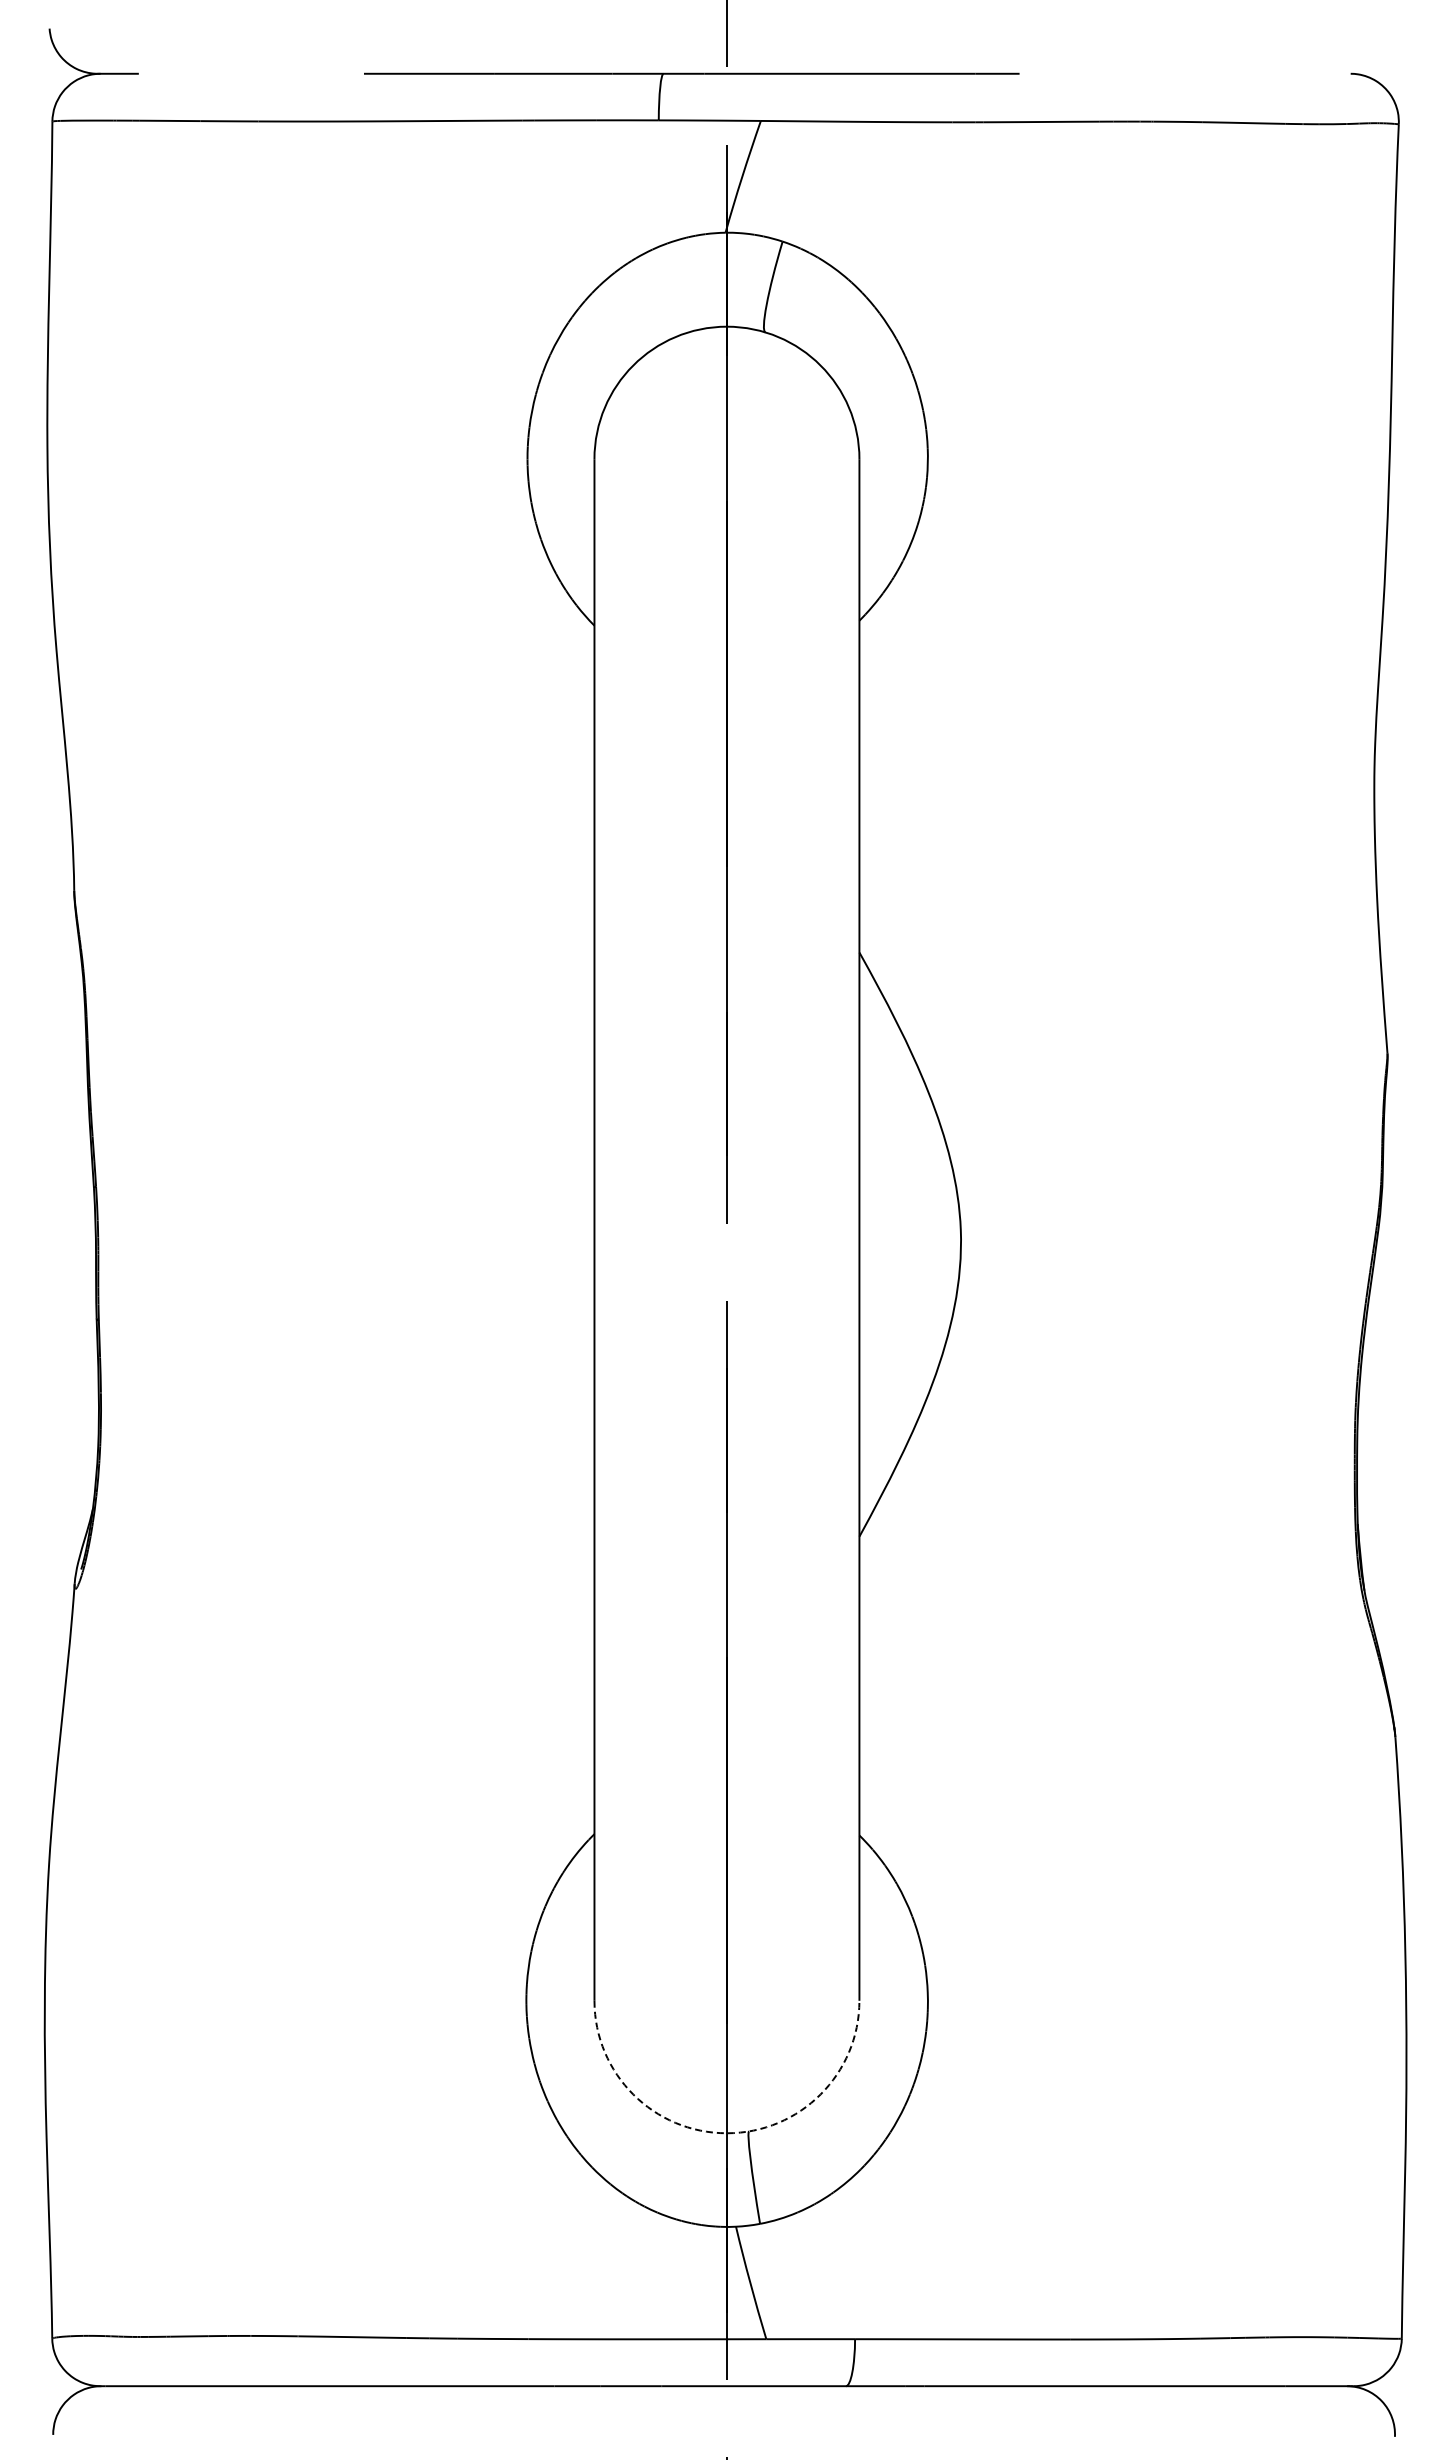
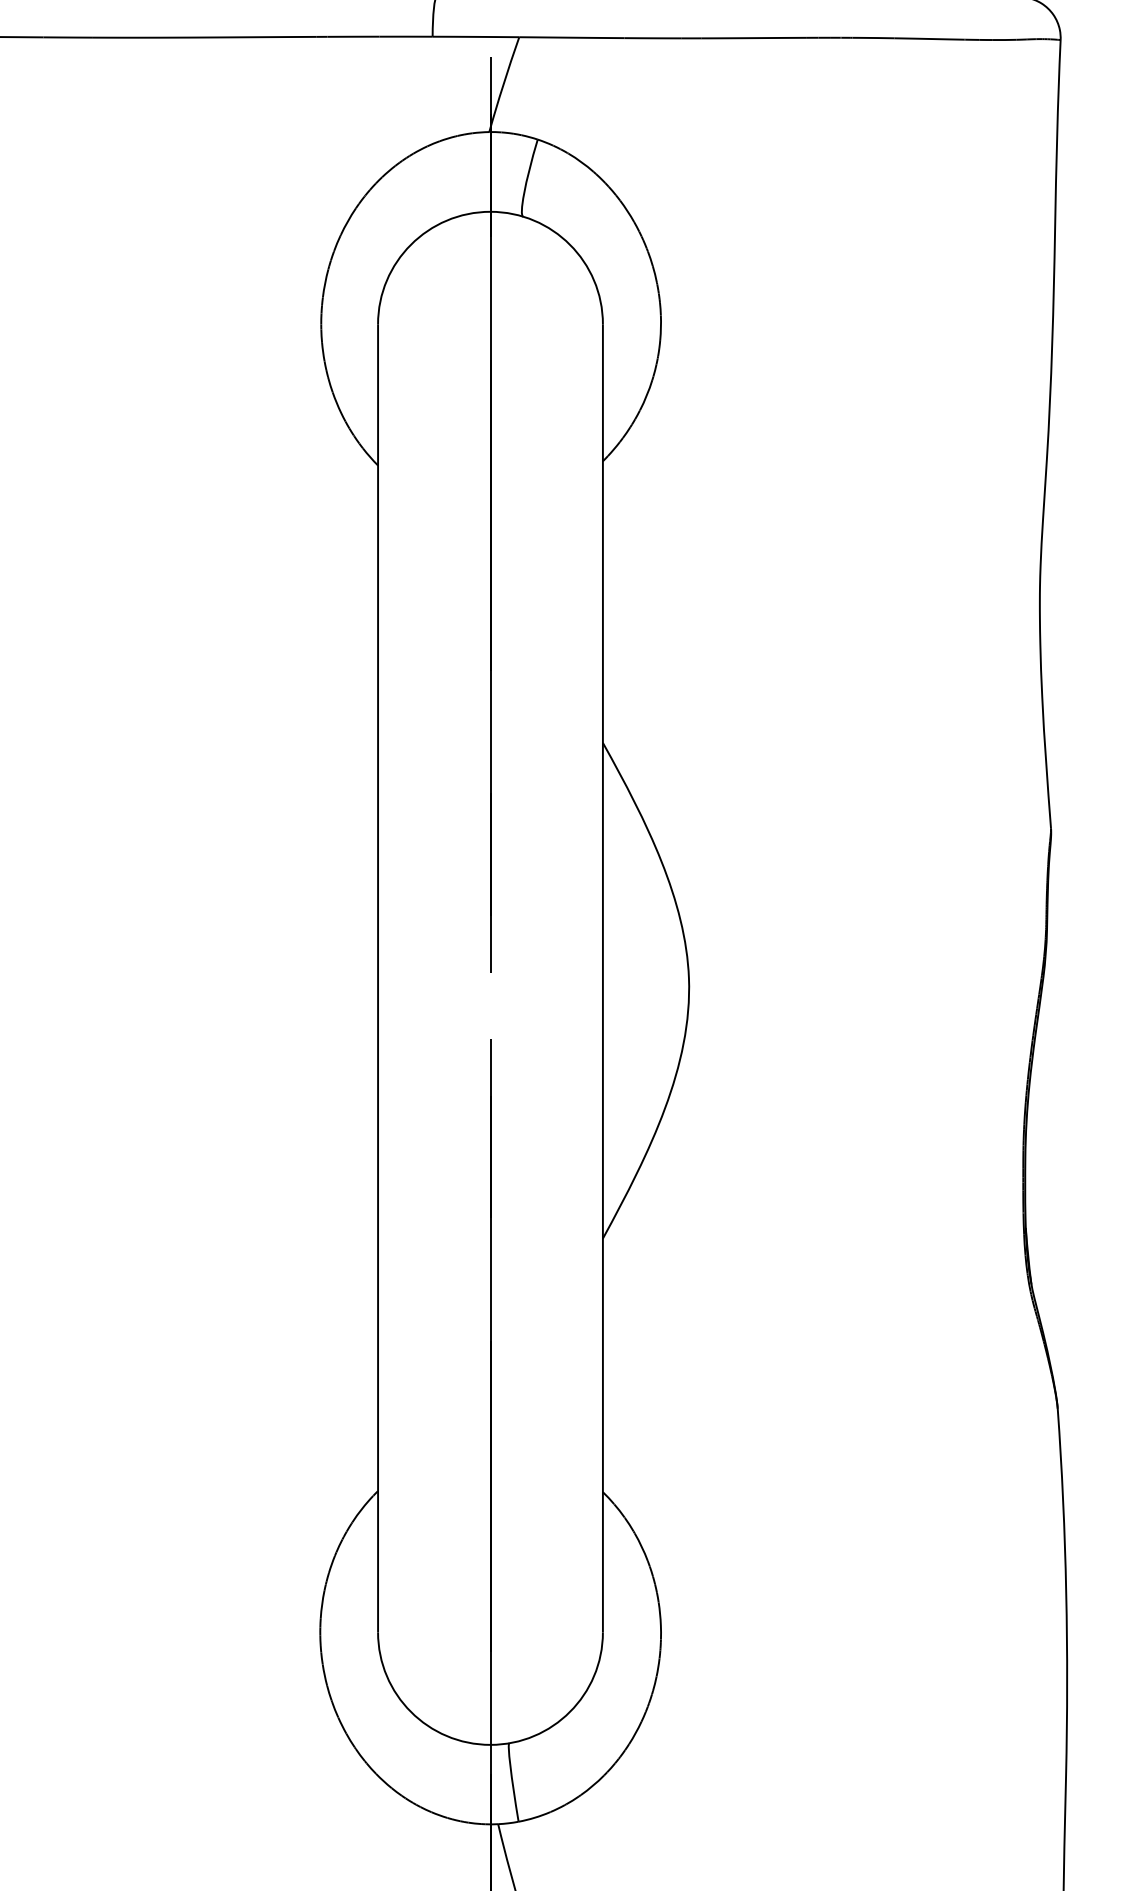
arc: (726, 2133) -> (490, 1745), dashed -> solid

